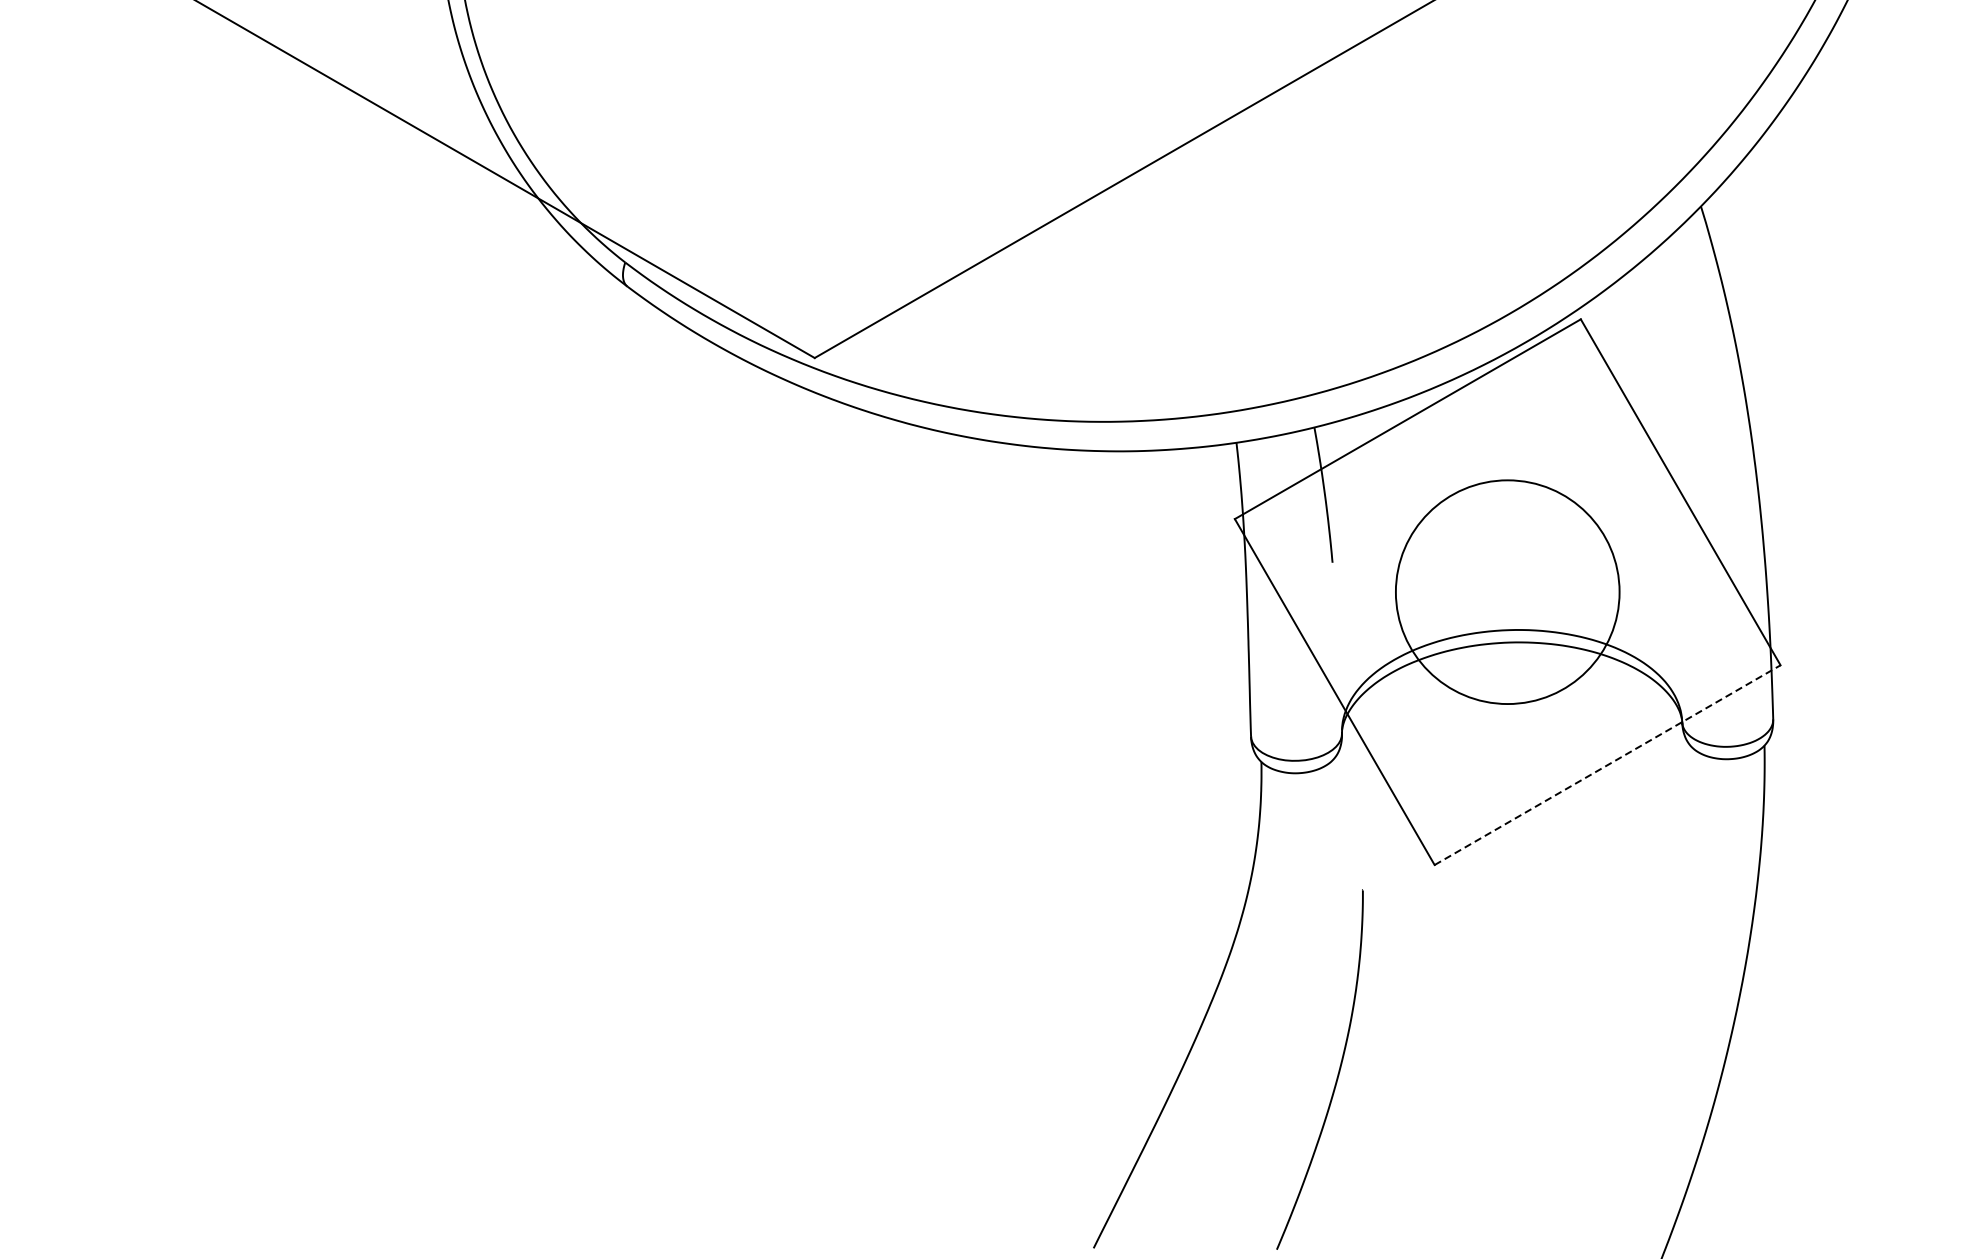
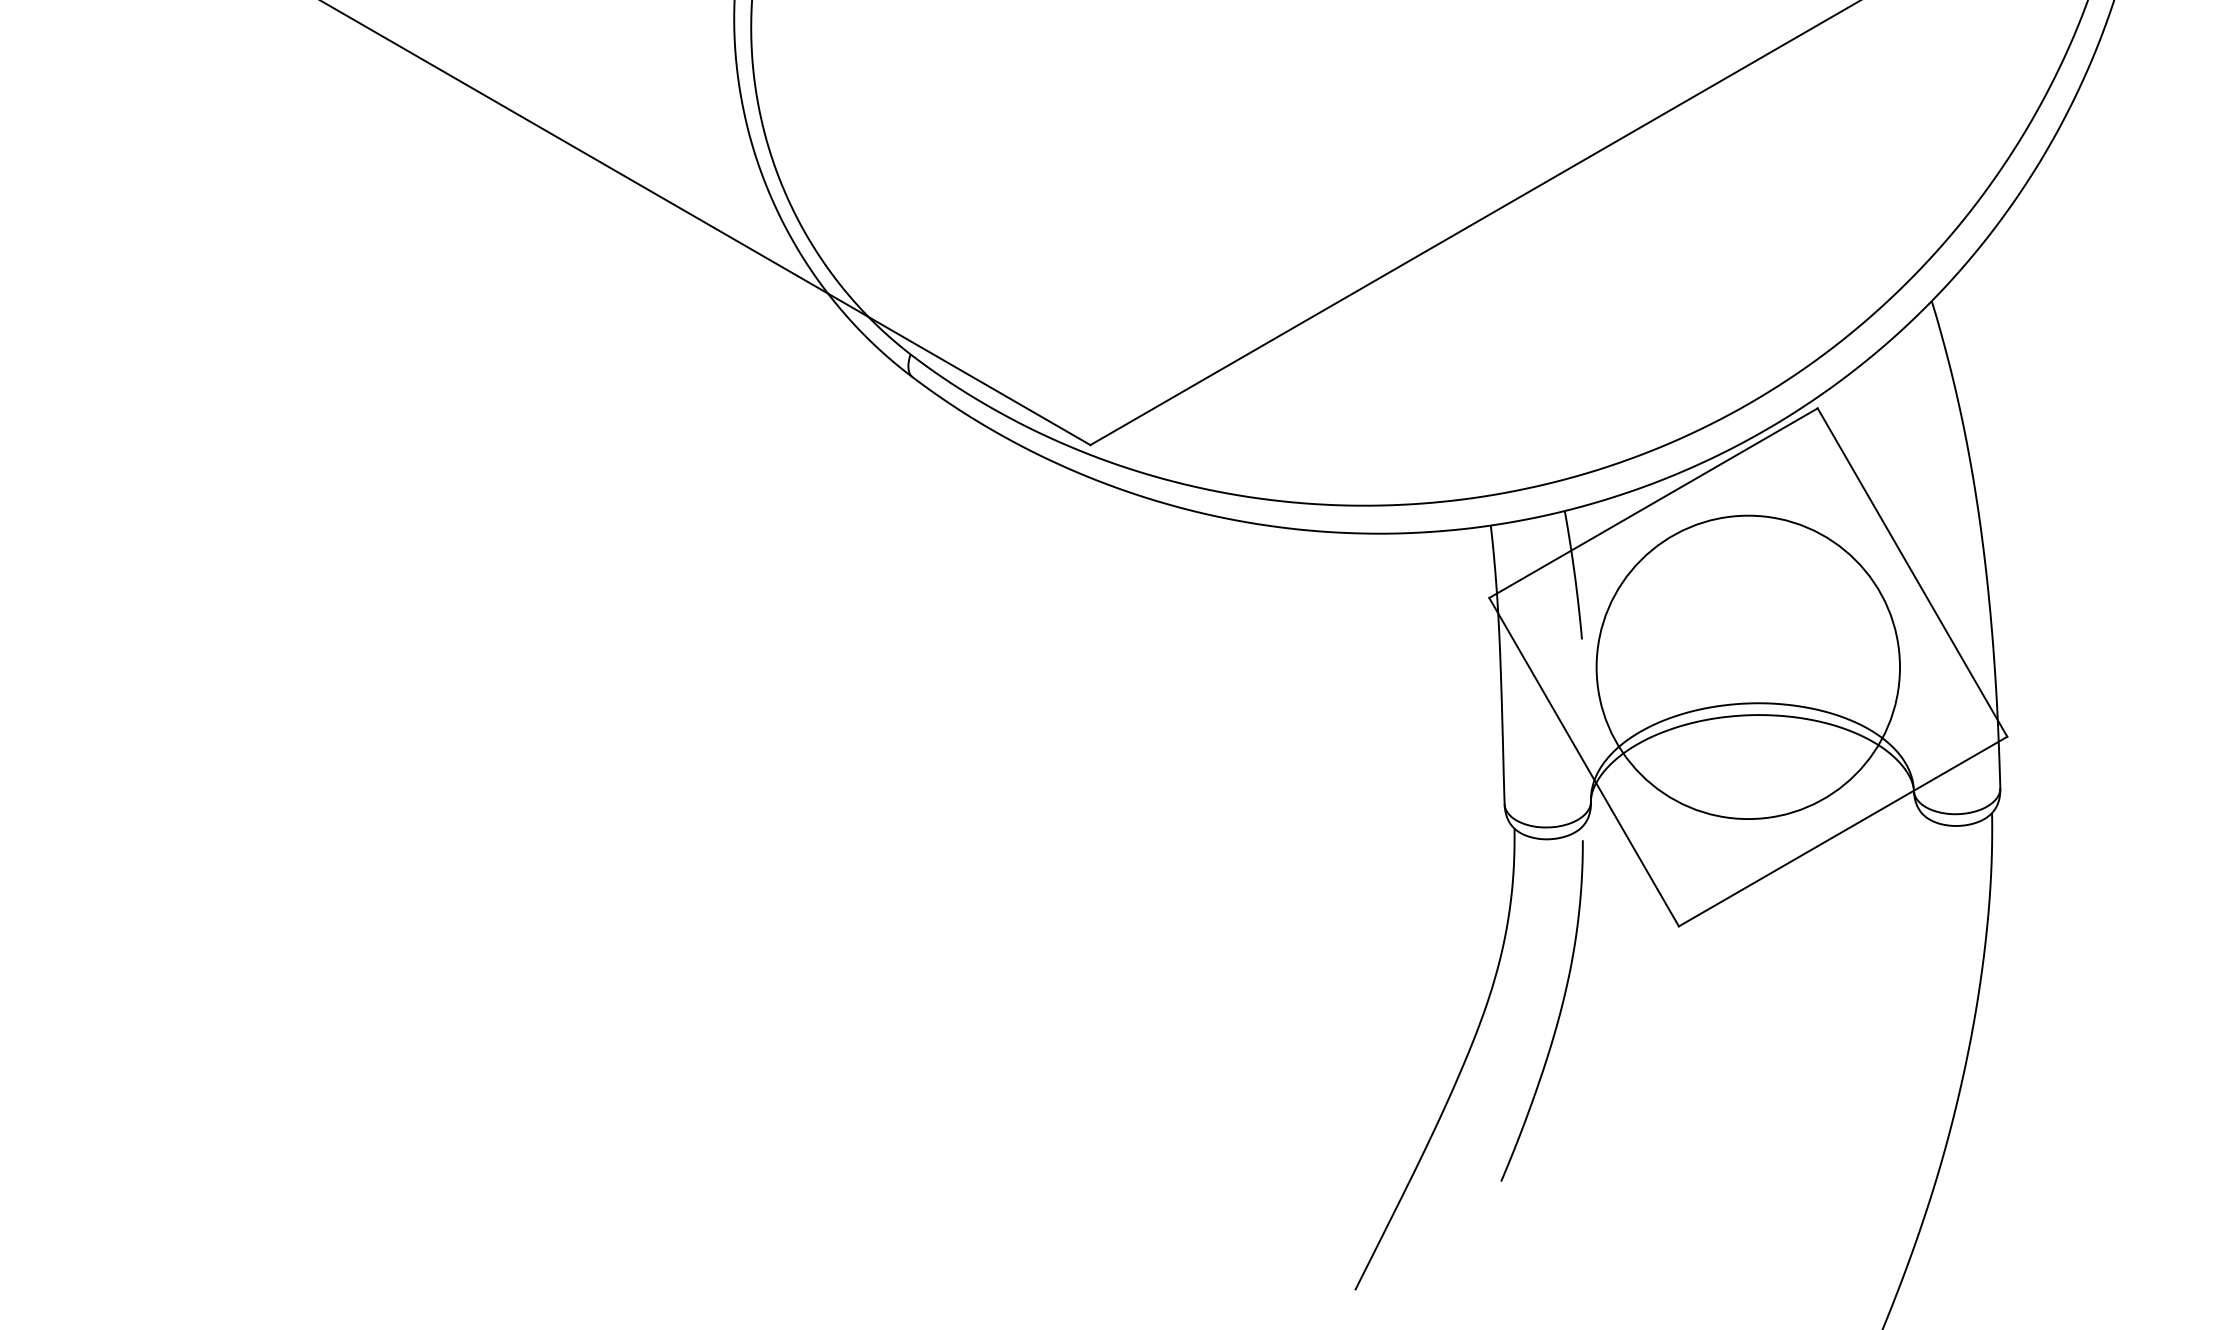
circle: (1507, 592) -> (1748, 667), size x1.43
line: (1608, 765) -> (1843, 831), dashed -> solid
curve: (1337, 1074) -> (1558, 1015), moved

